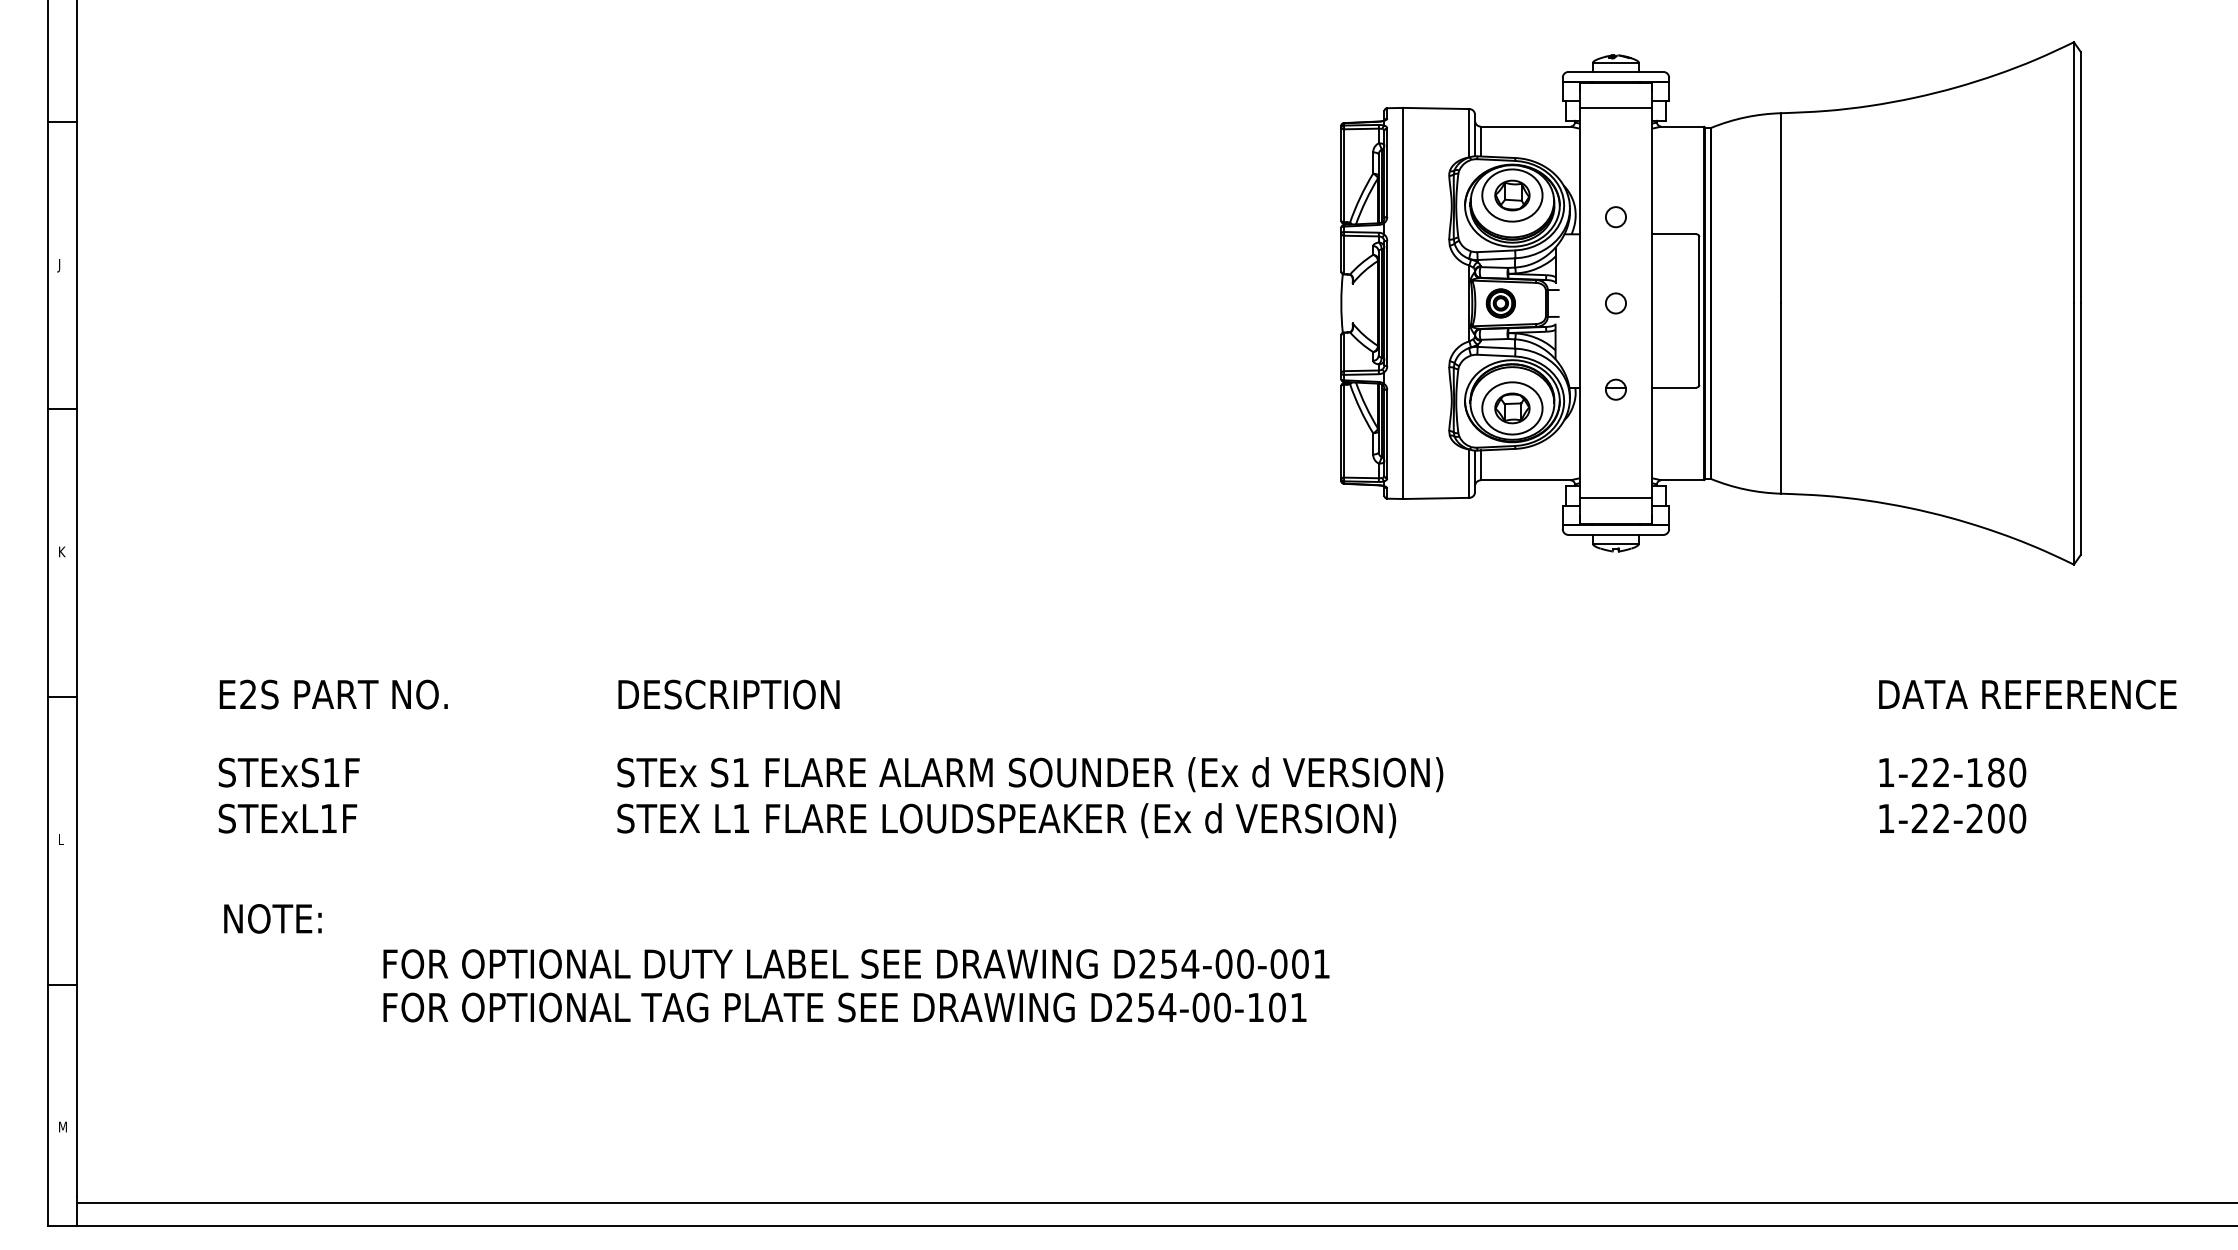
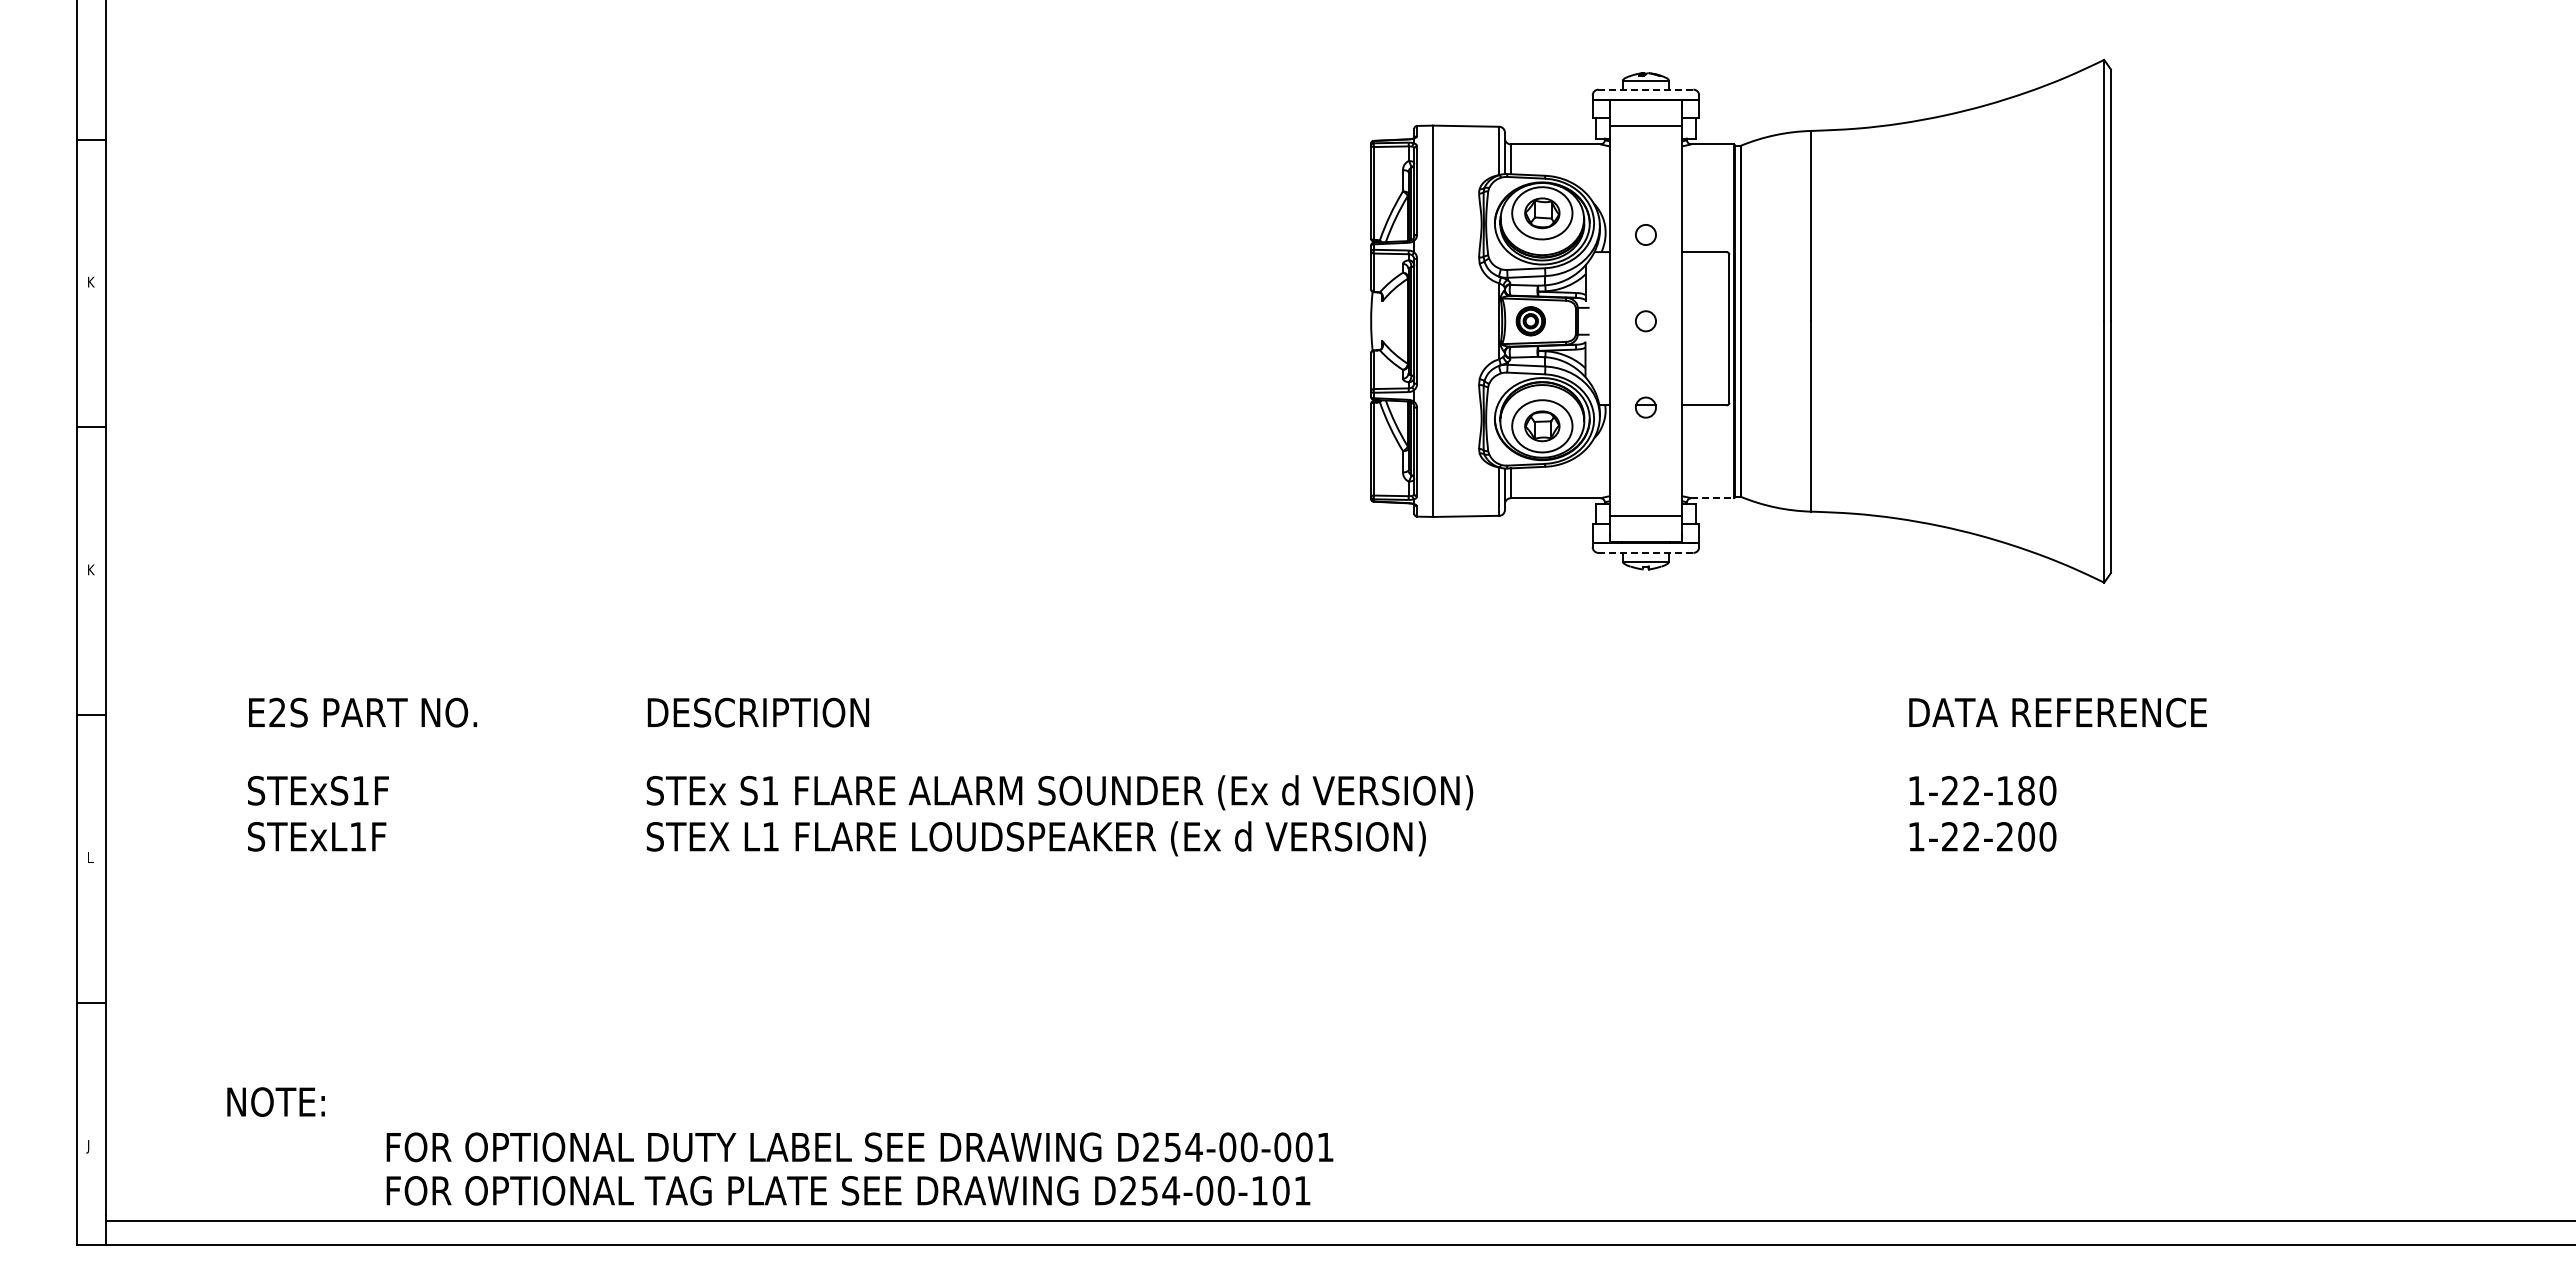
line: (1616, 71) -> (1646, 89), solid -> dashed
text: (61, 265) -> (90, 283), J -> K
line: (1682, 480) -> (1712, 498), solid -> dashed
line: (1615, 534) -> (1645, 552), solid -> dashed
text: (777, 963) -> (780, 1146), moved
text: (61, 1128) -> (90, 1146), M -> J

